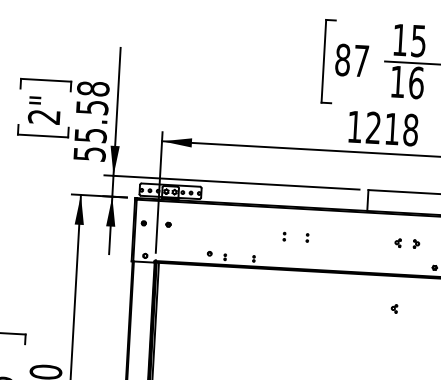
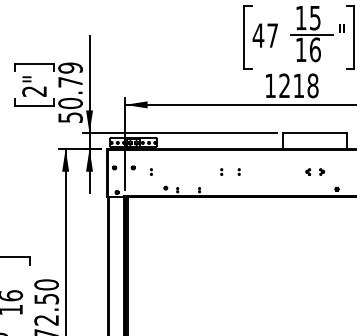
text: (342, 59) -> (258, 35), 87 -> 47
text: (91, 111) -> (70, 85), 55.58 -> 50.79
part: (190, 230) -> (150, 171), added
part: (394, 308) -> (308, 221), removed

